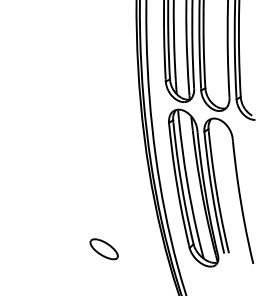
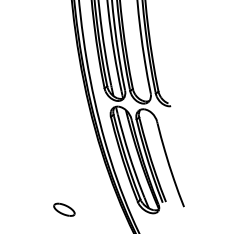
part: (104, 248) -> (64, 209), moved

